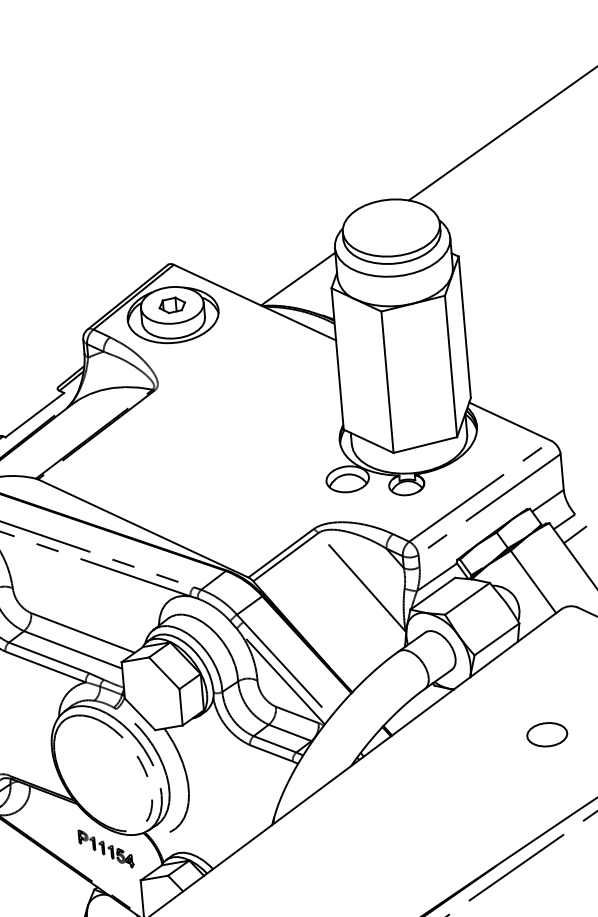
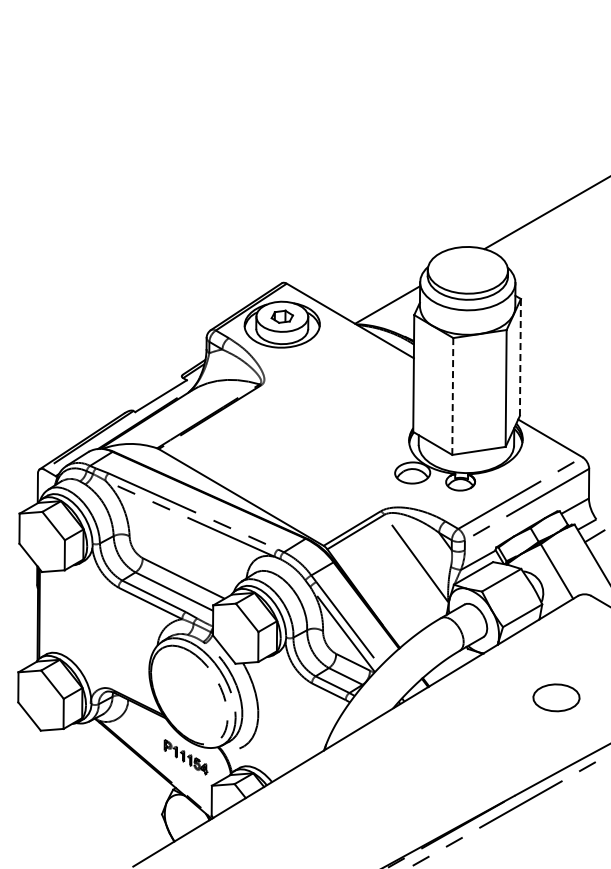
line: (464, 327) -> (520, 357), solid -> dashed
line: (387, 383) -> (452, 397), solid -> dashed
part: (547, 734) -> (556, 697), size x1.4

